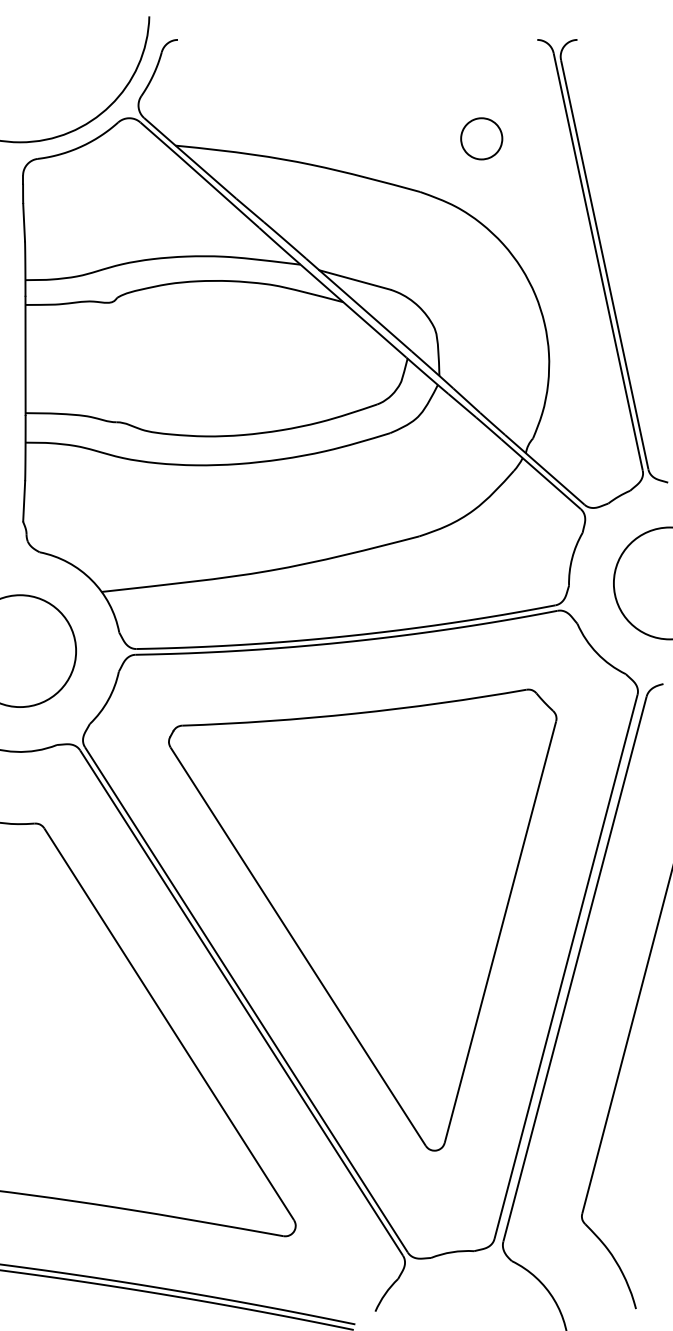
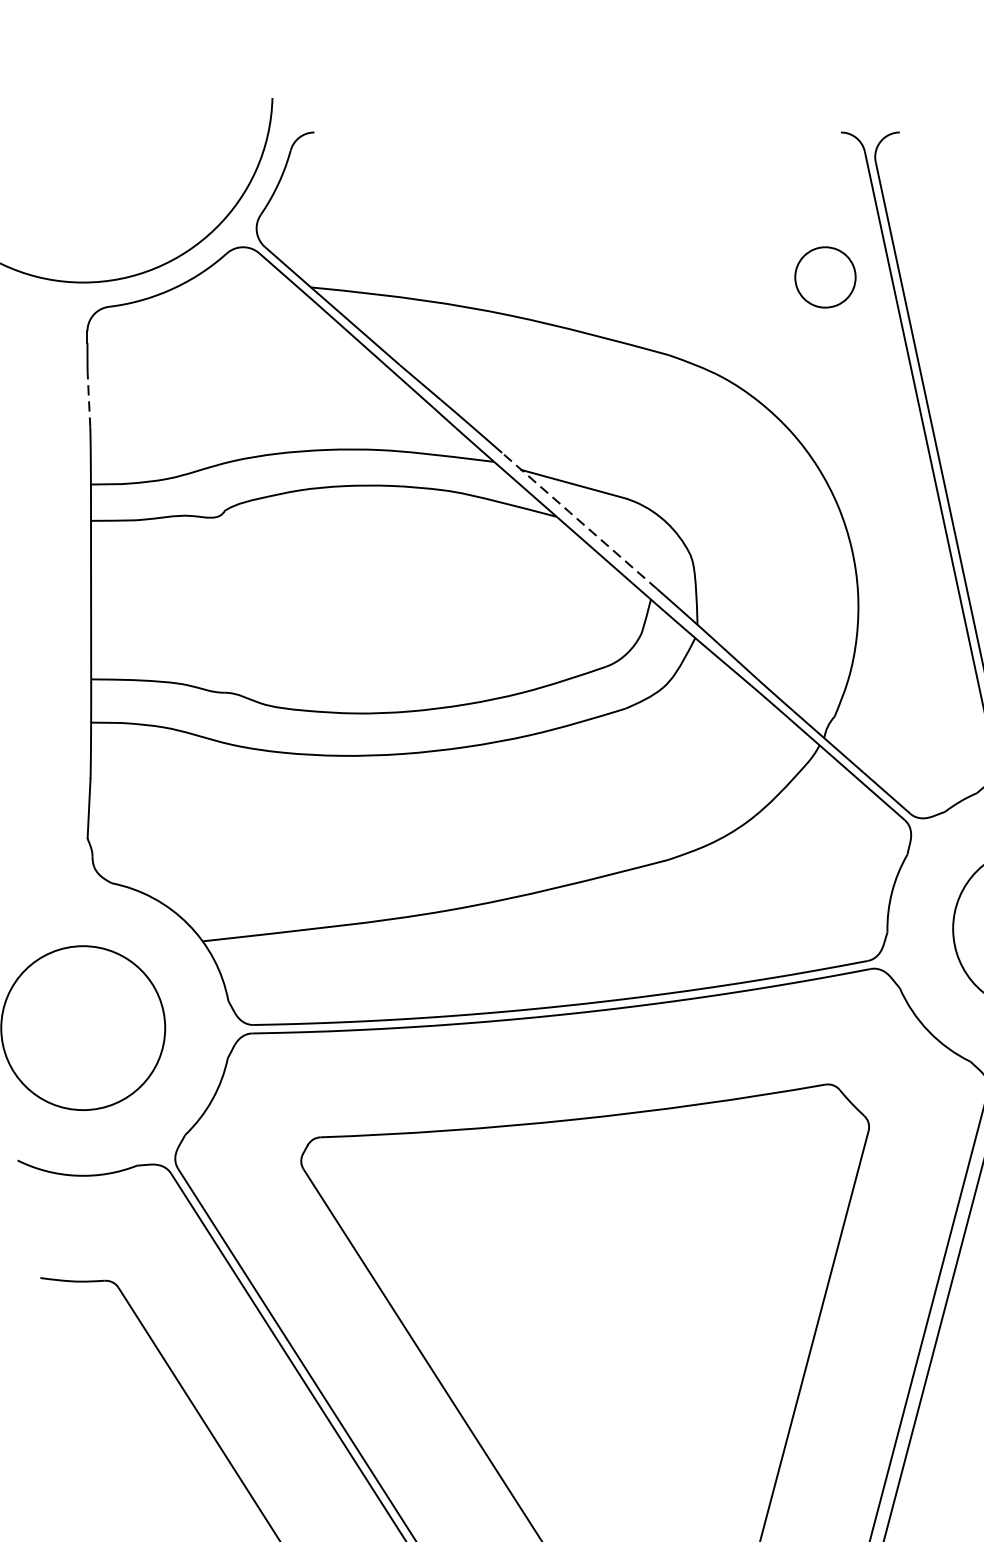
part: (481, 138) -> (825, 276), moved
line: (24, 222) -> (89, 400), solid -> dashed
line: (358, 304) -> (578, 520), solid -> dashed

